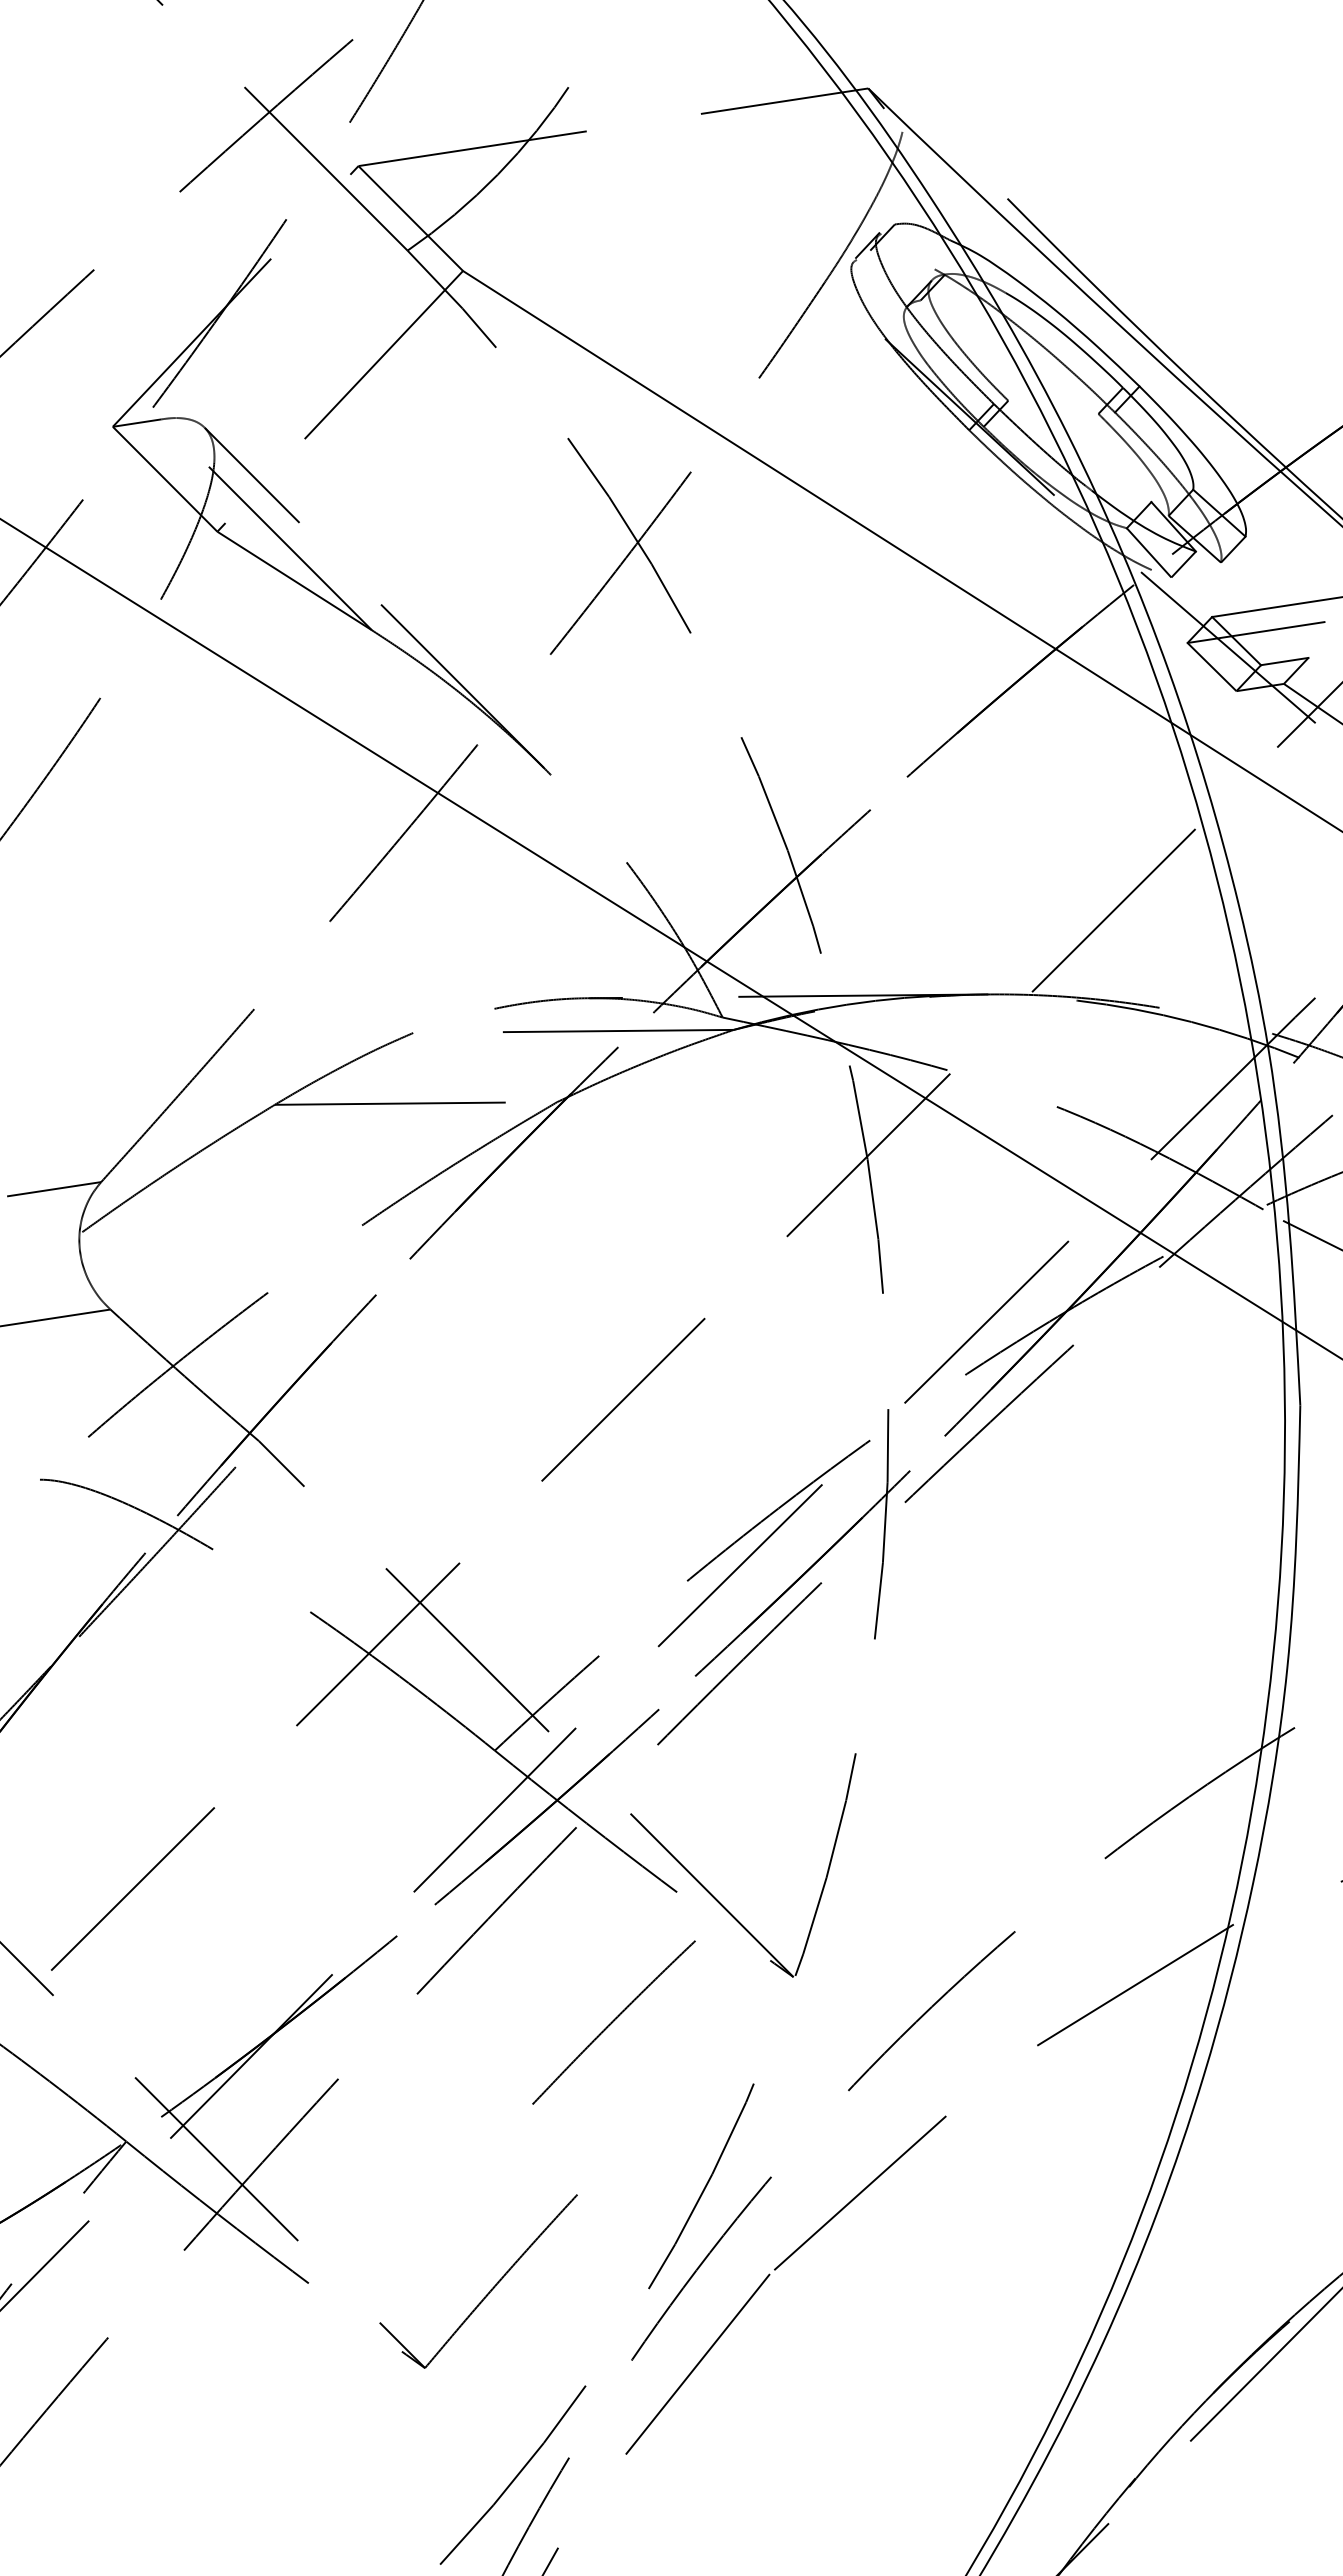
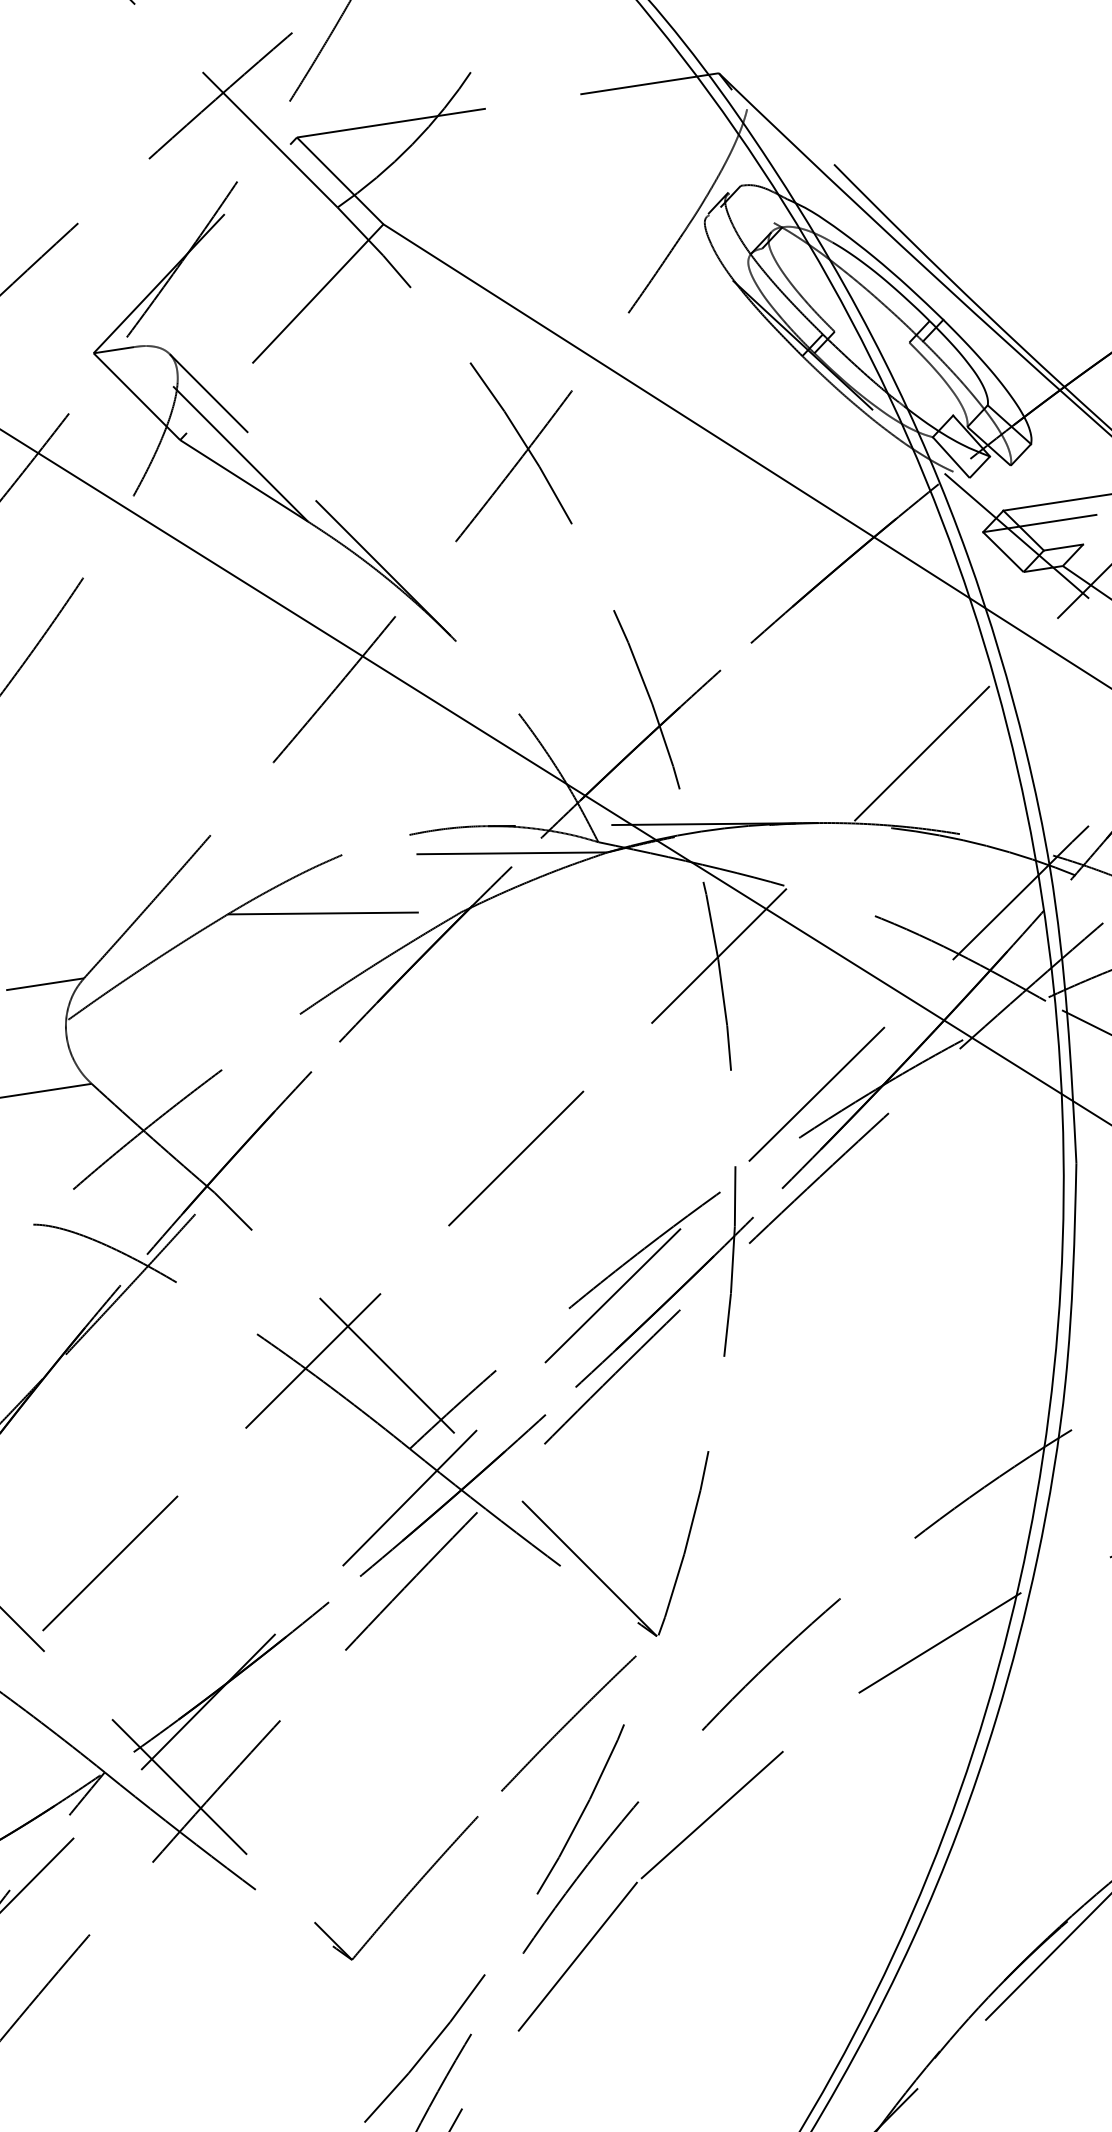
curve: (613, 2022) -> (568, 1723), moved

